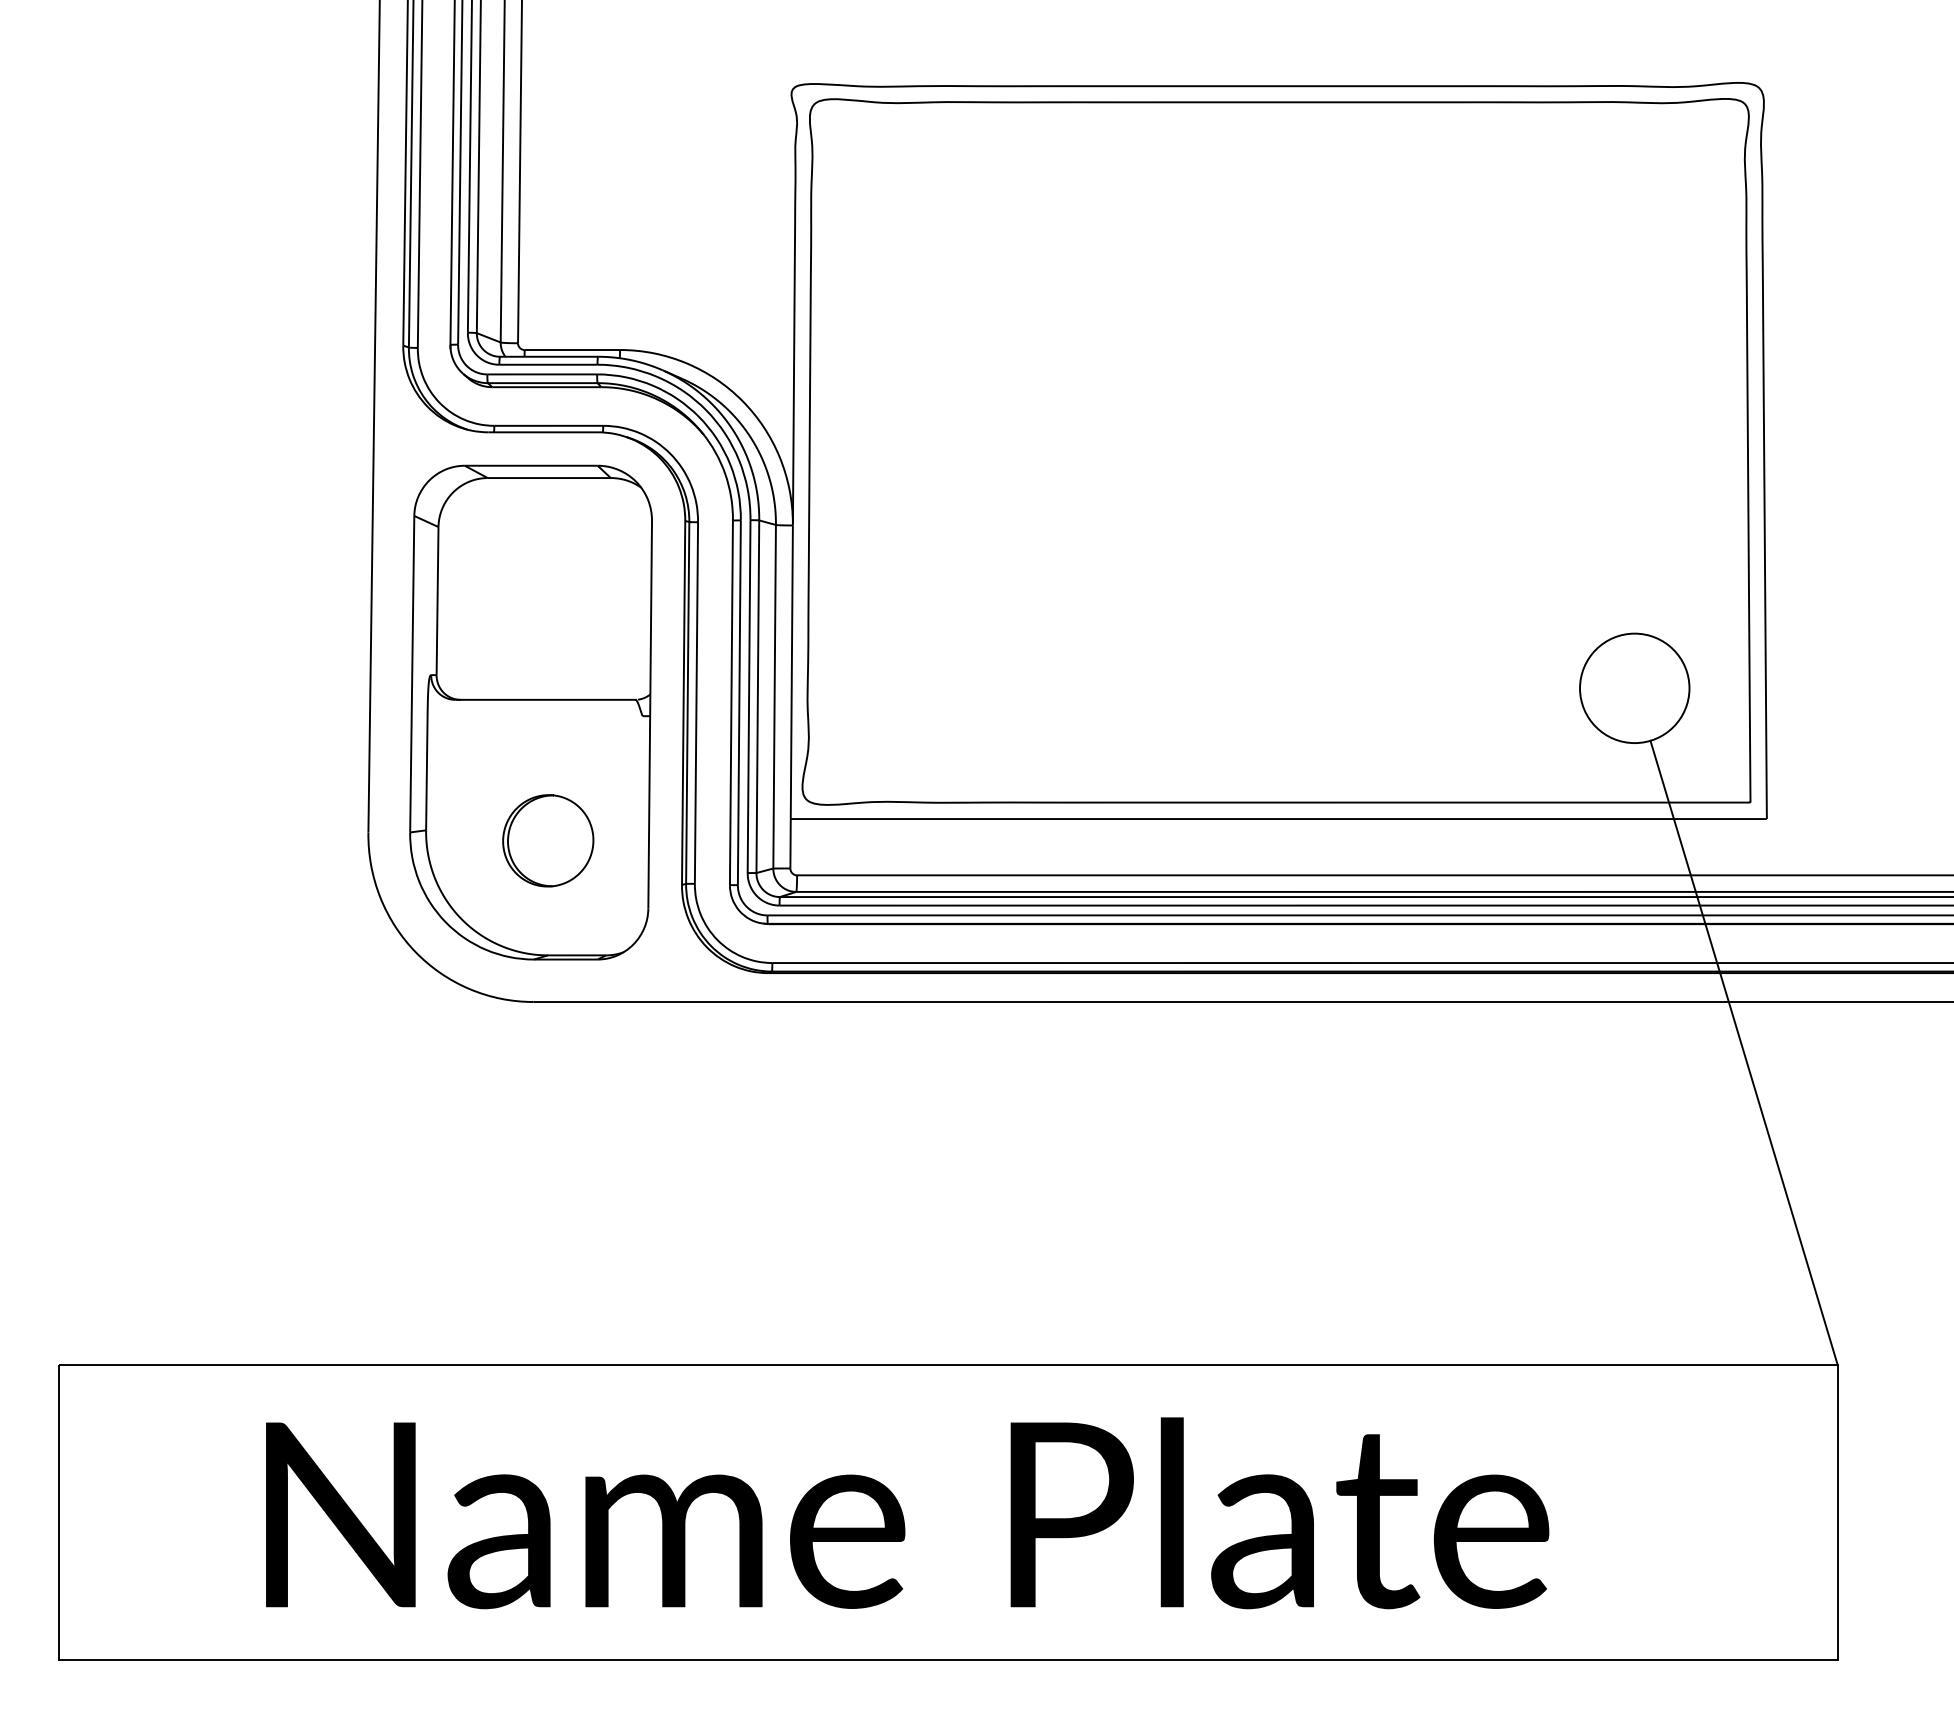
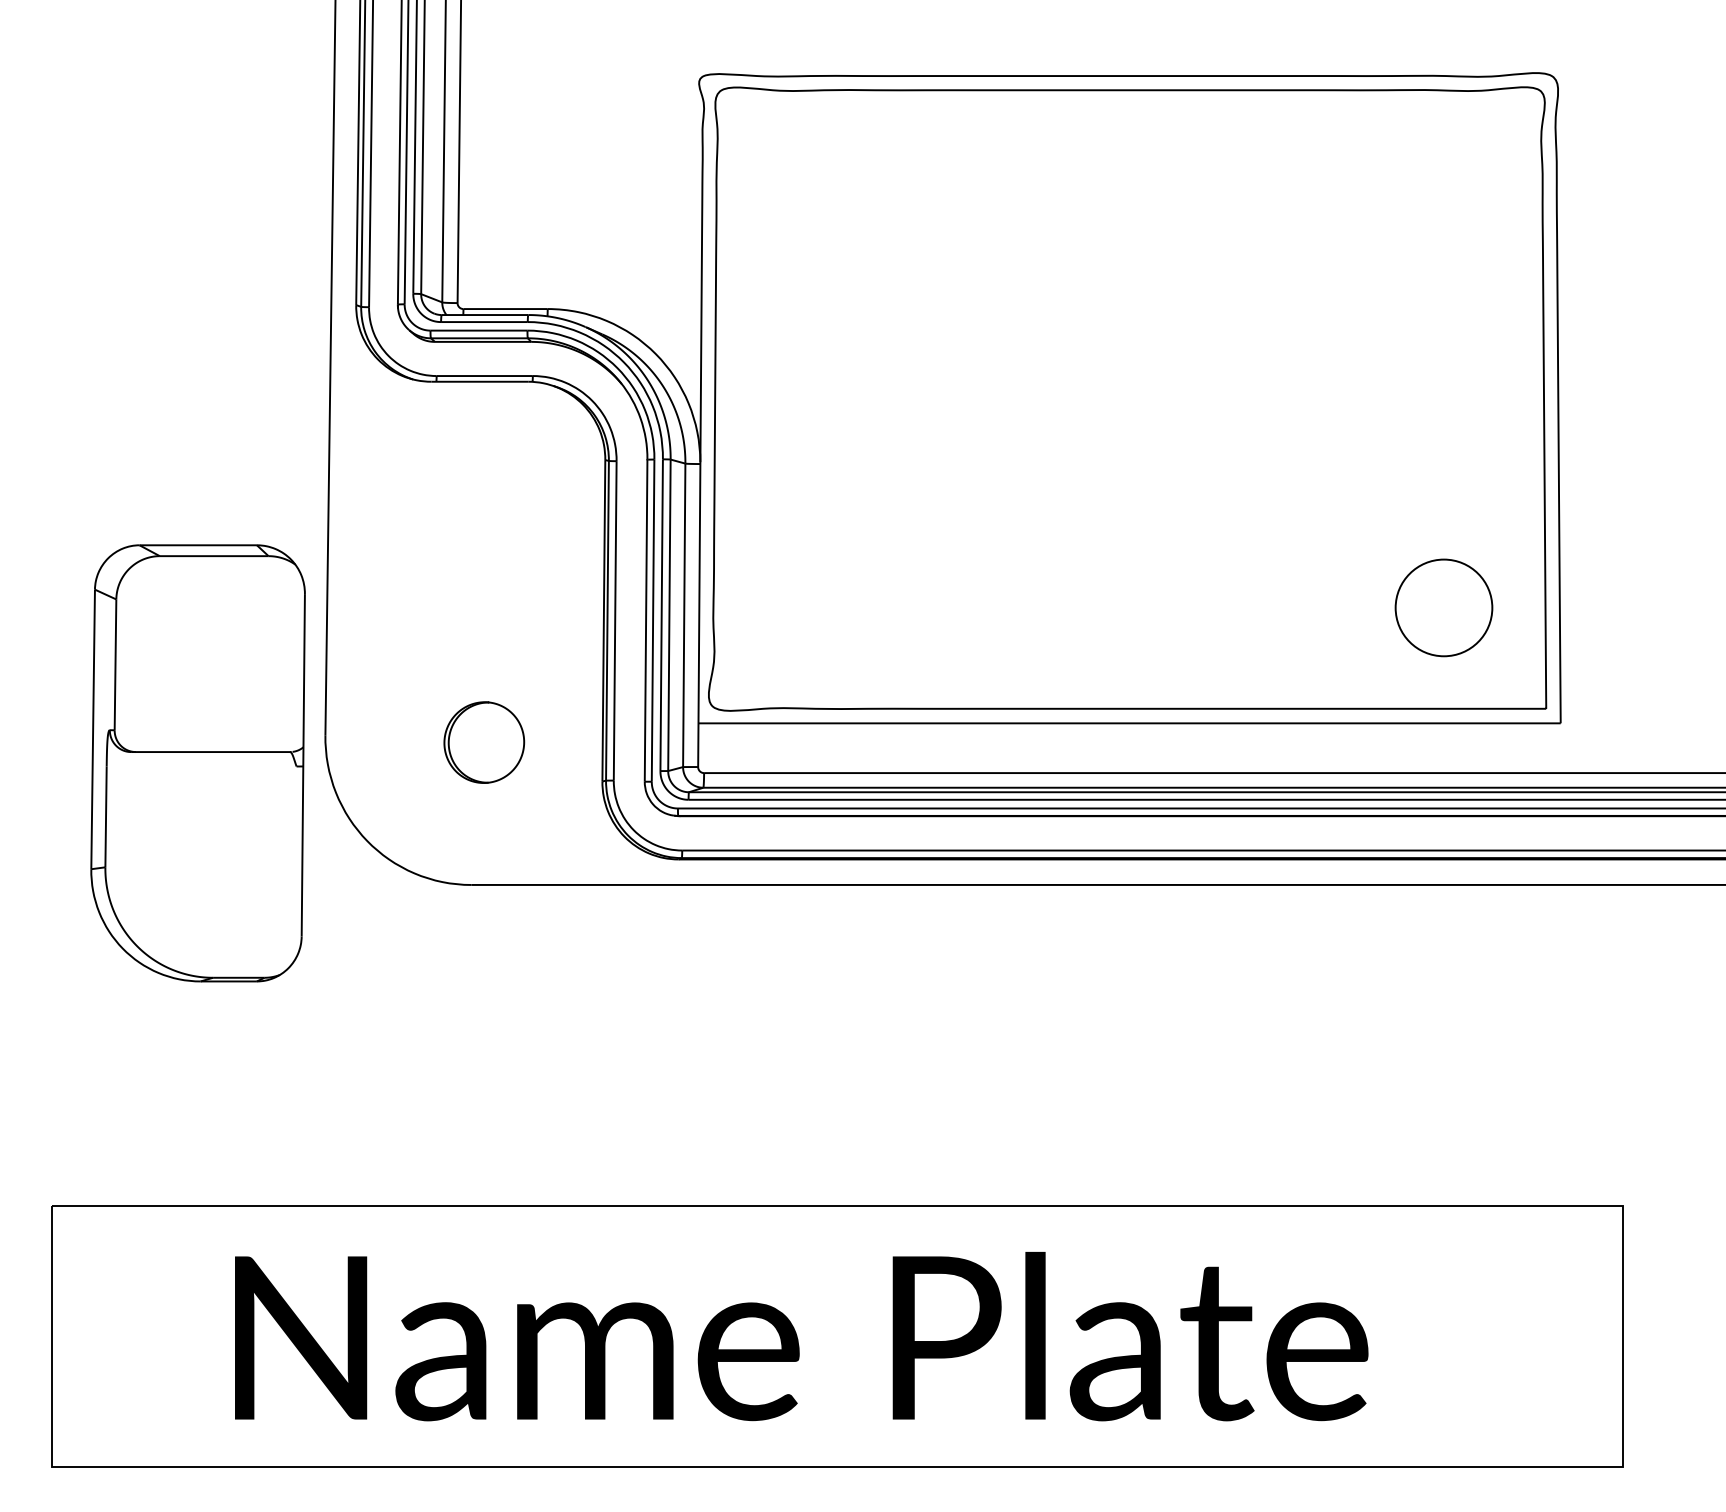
part: (530, 712) -> (197, 763), moved
line: (1743, 1052) -> (1540, 929), removed

